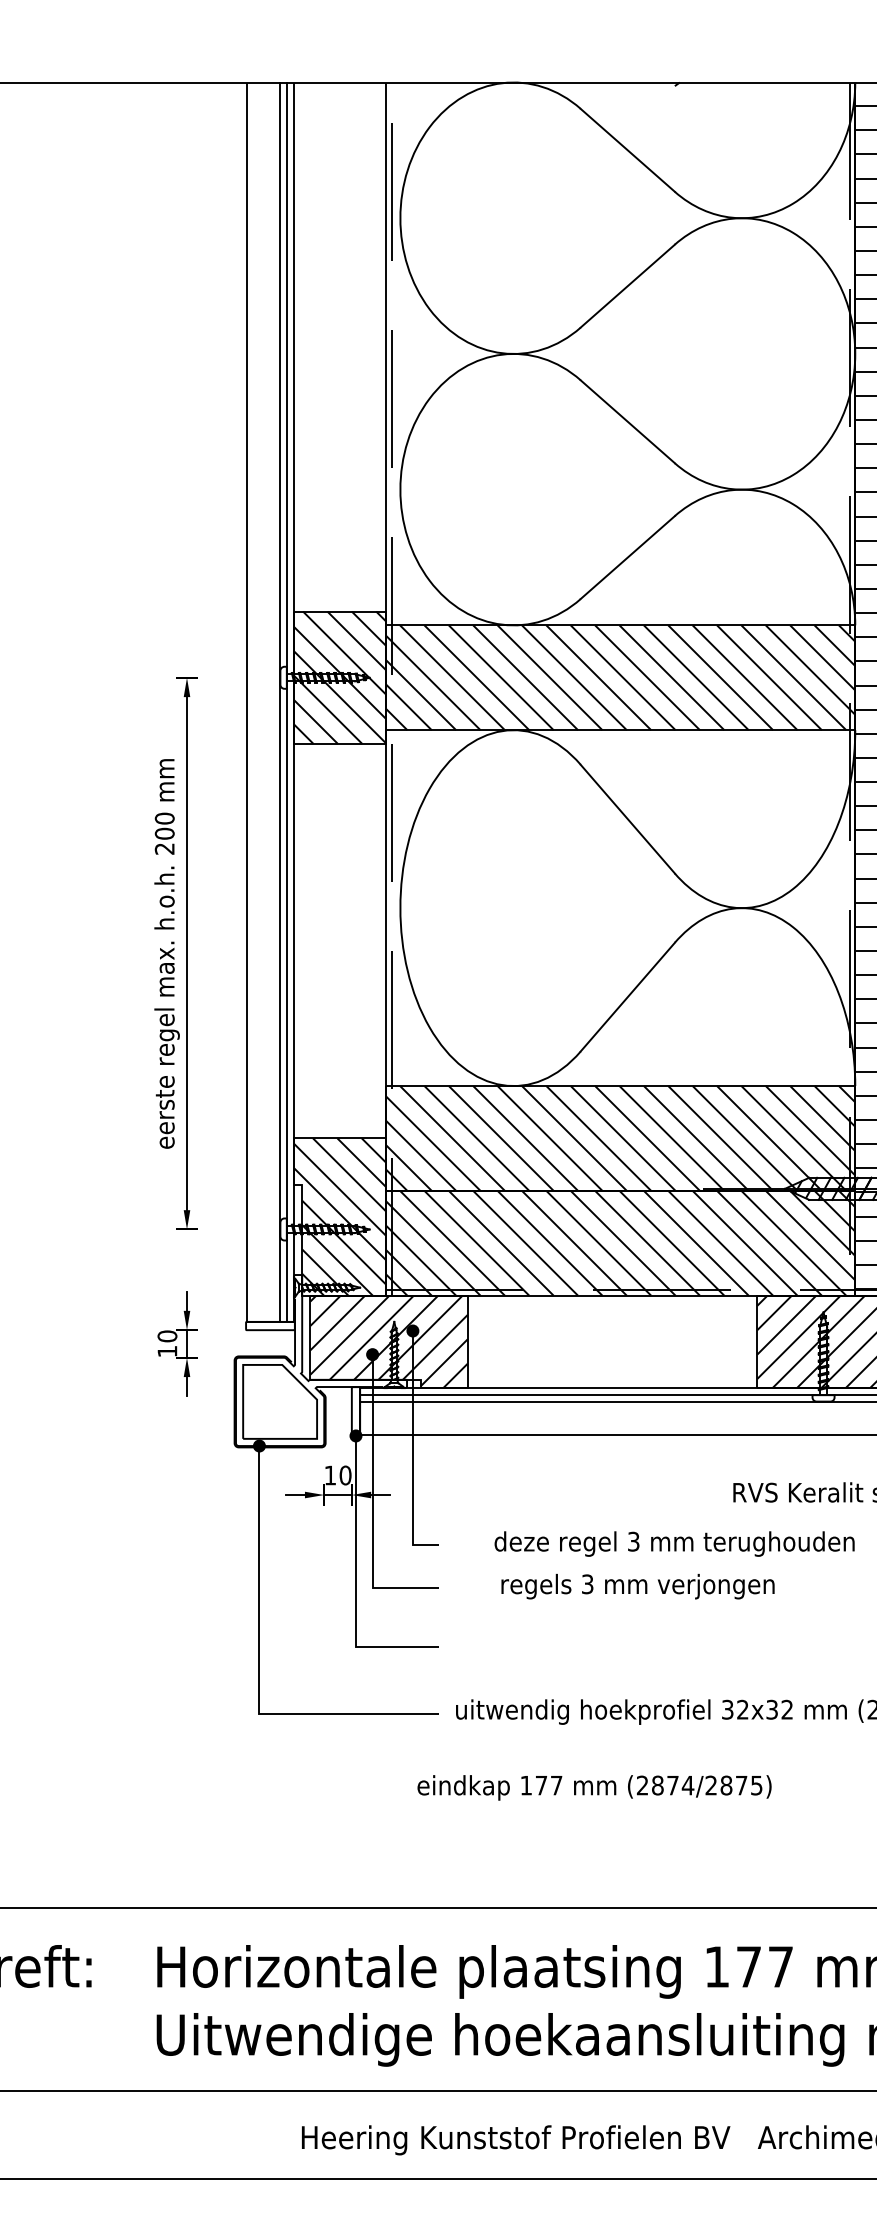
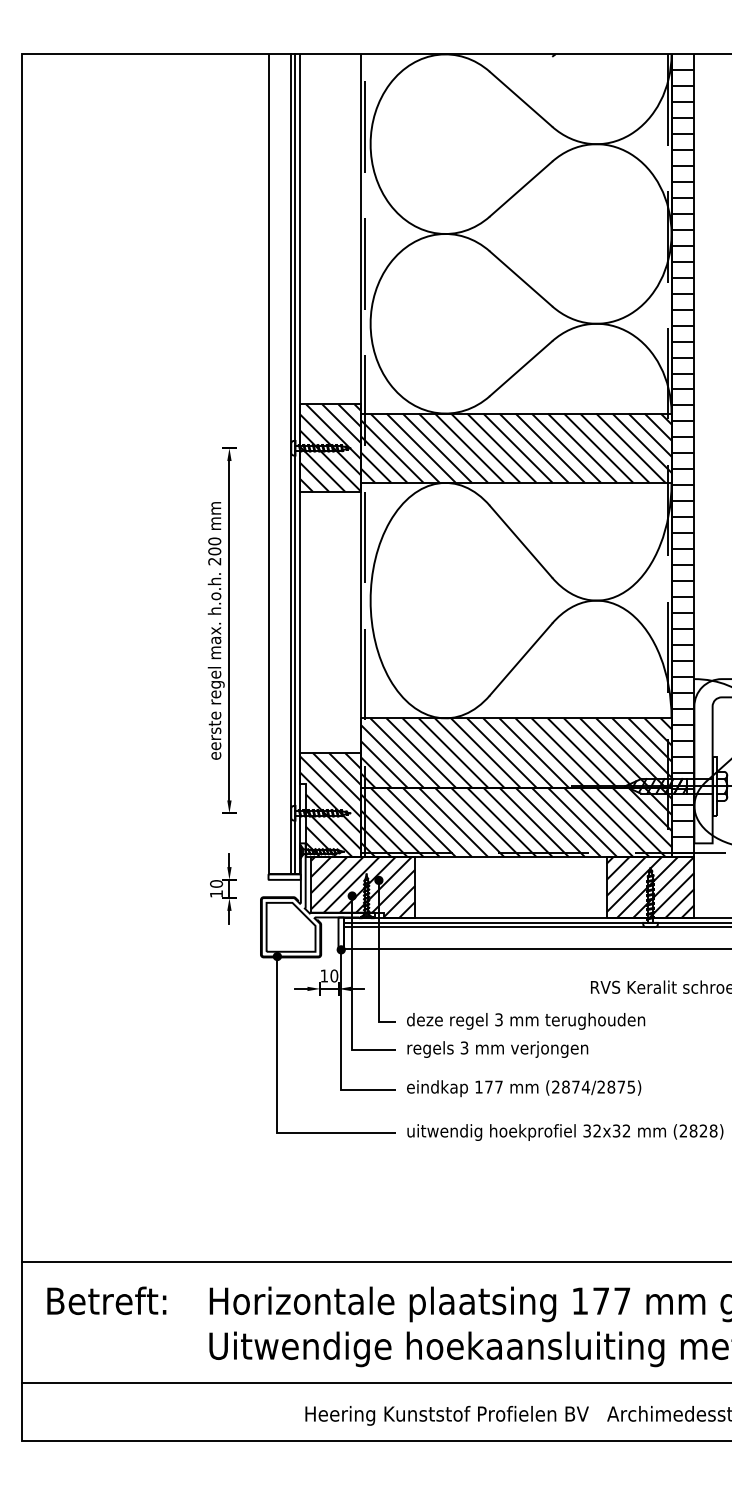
text: (675, 1544) -> (526, 1021), moved
text: (637, 1586) -> (497, 1049), moved
text: (595, 1787) -> (524, 1088), moved

